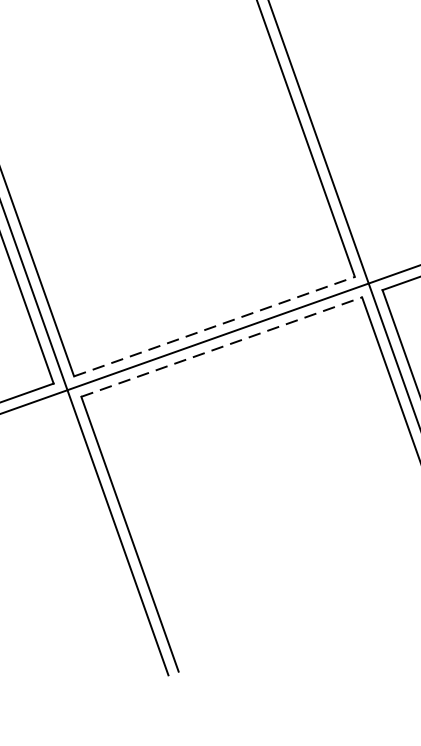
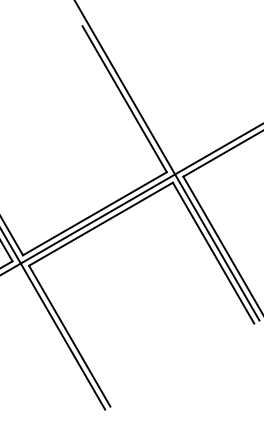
line: (215, 326) -> (95, 213), dashed -> solid
line: (222, 347) -> (101, 224), dashed -> solid

